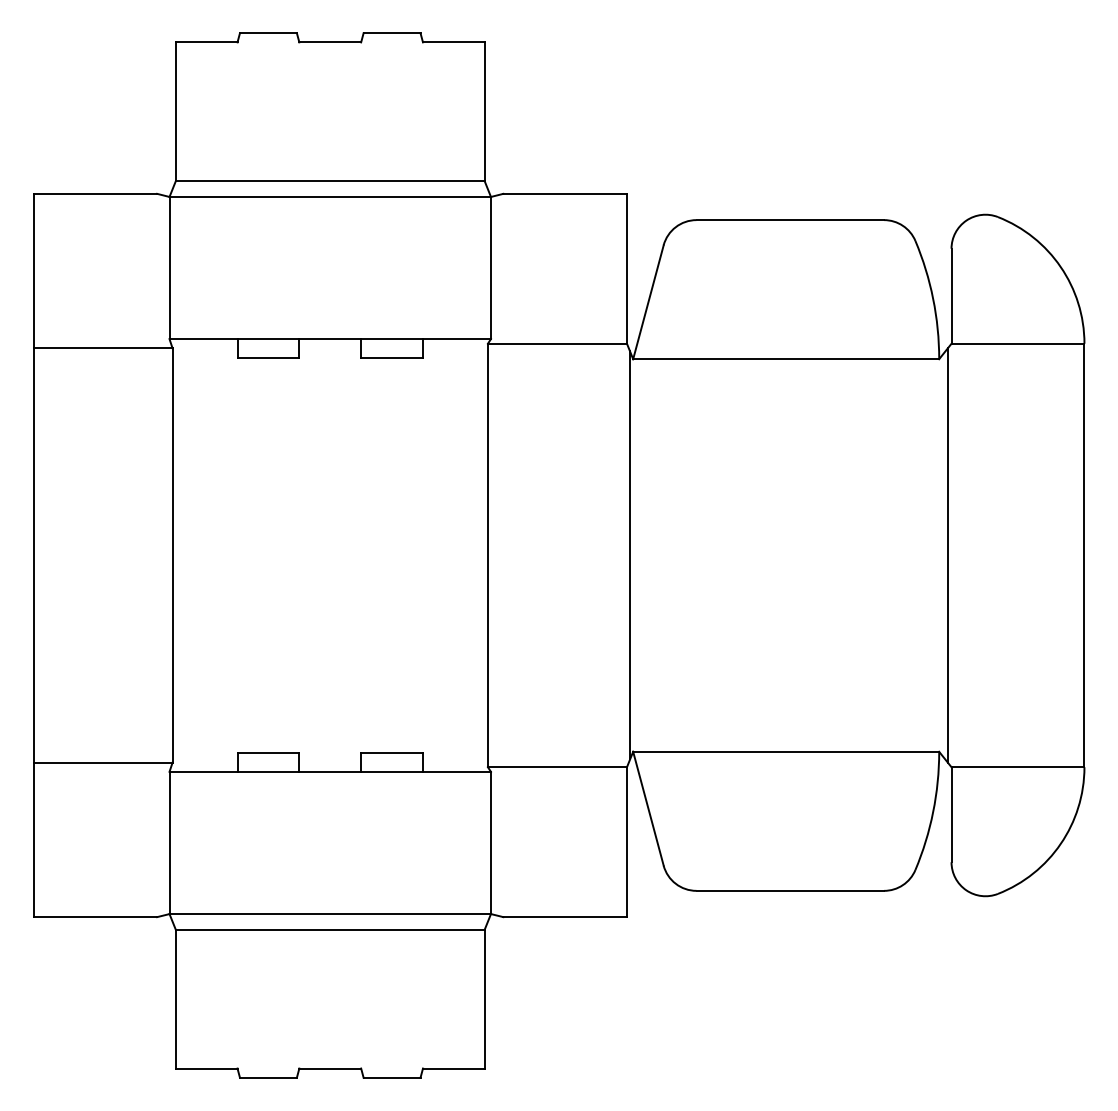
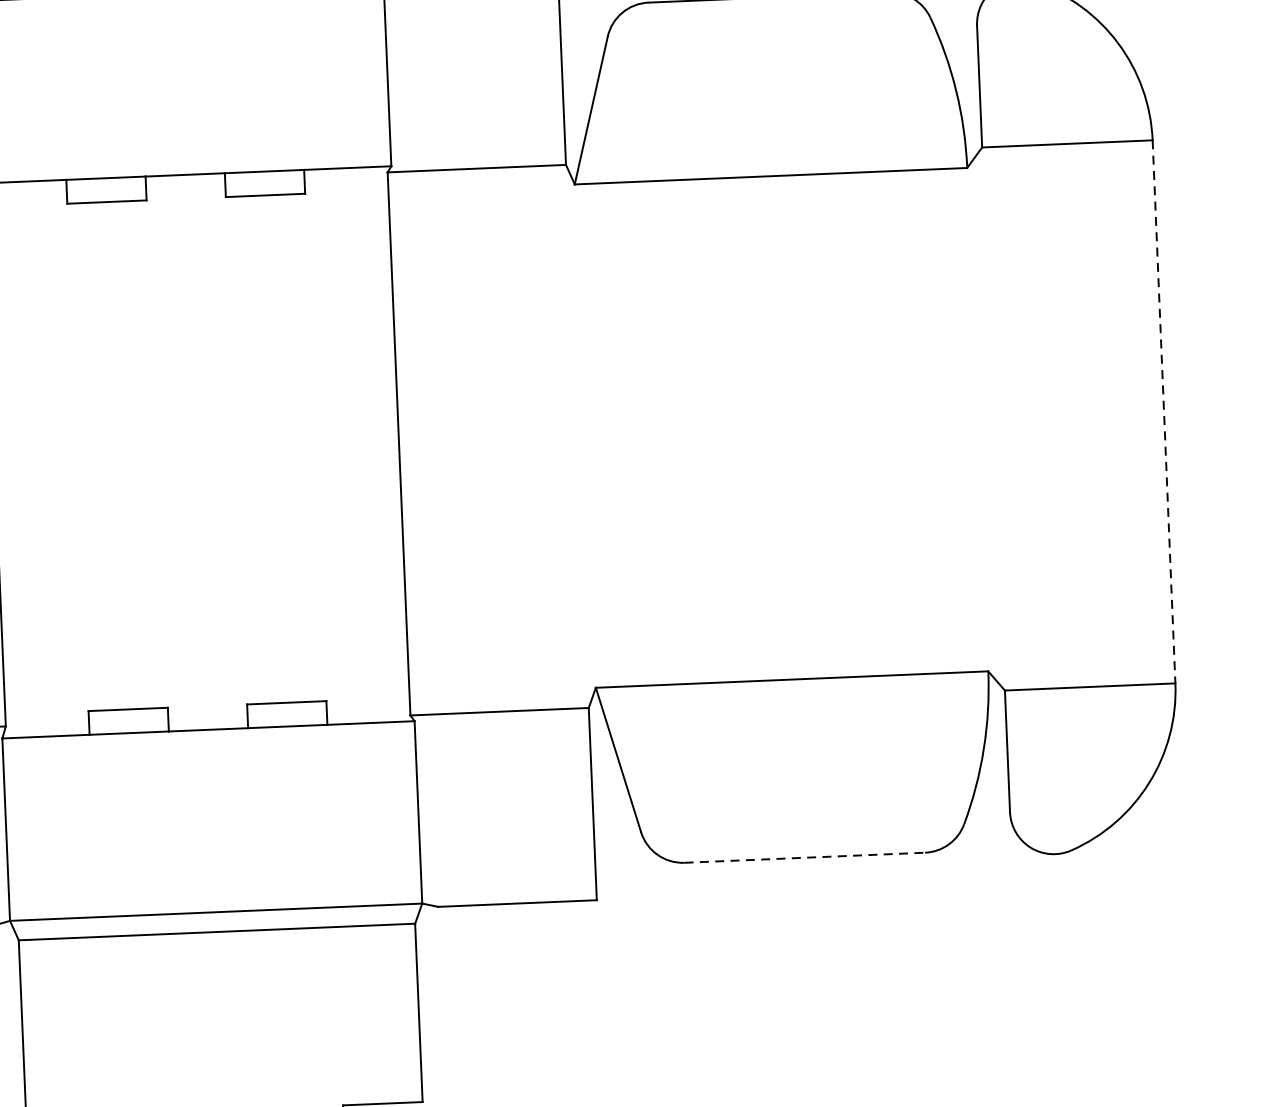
line: (630, 555) -> (581, 436), removed
line: (948, 555) -> (989, 419), removed
line: (1084, 555) -> (1164, 411), solid -> dashed
line: (790, 890) -> (805, 857), solid -> dashed

